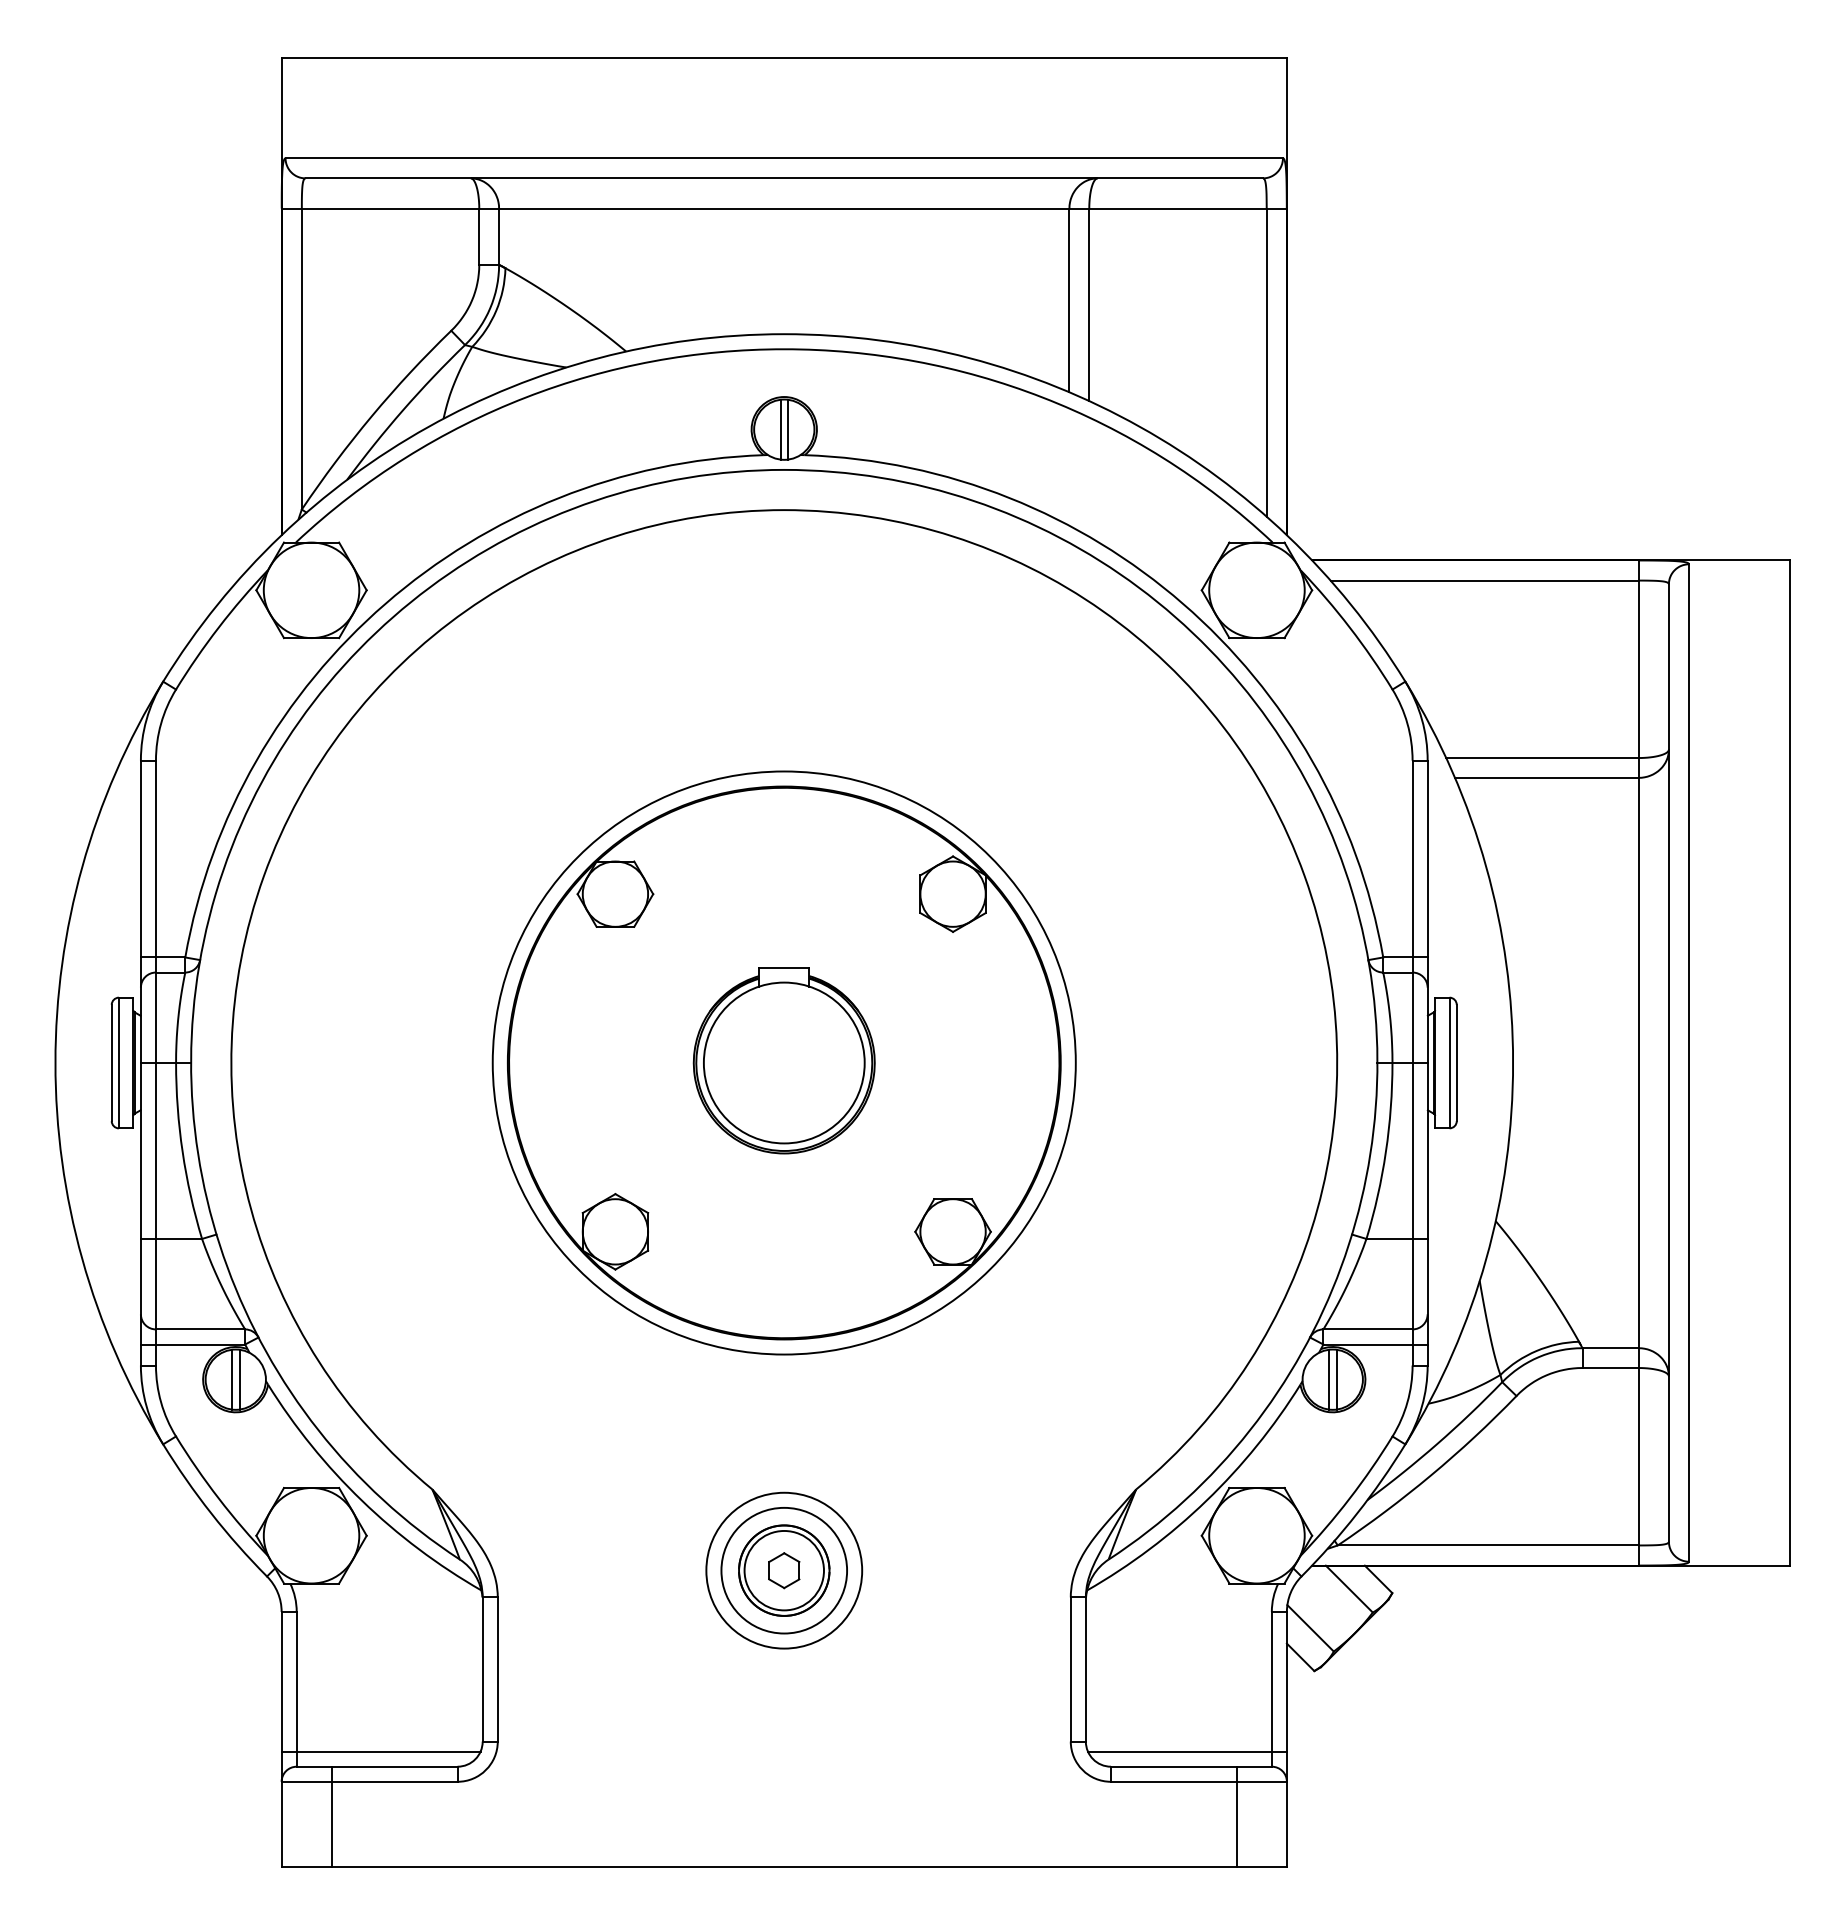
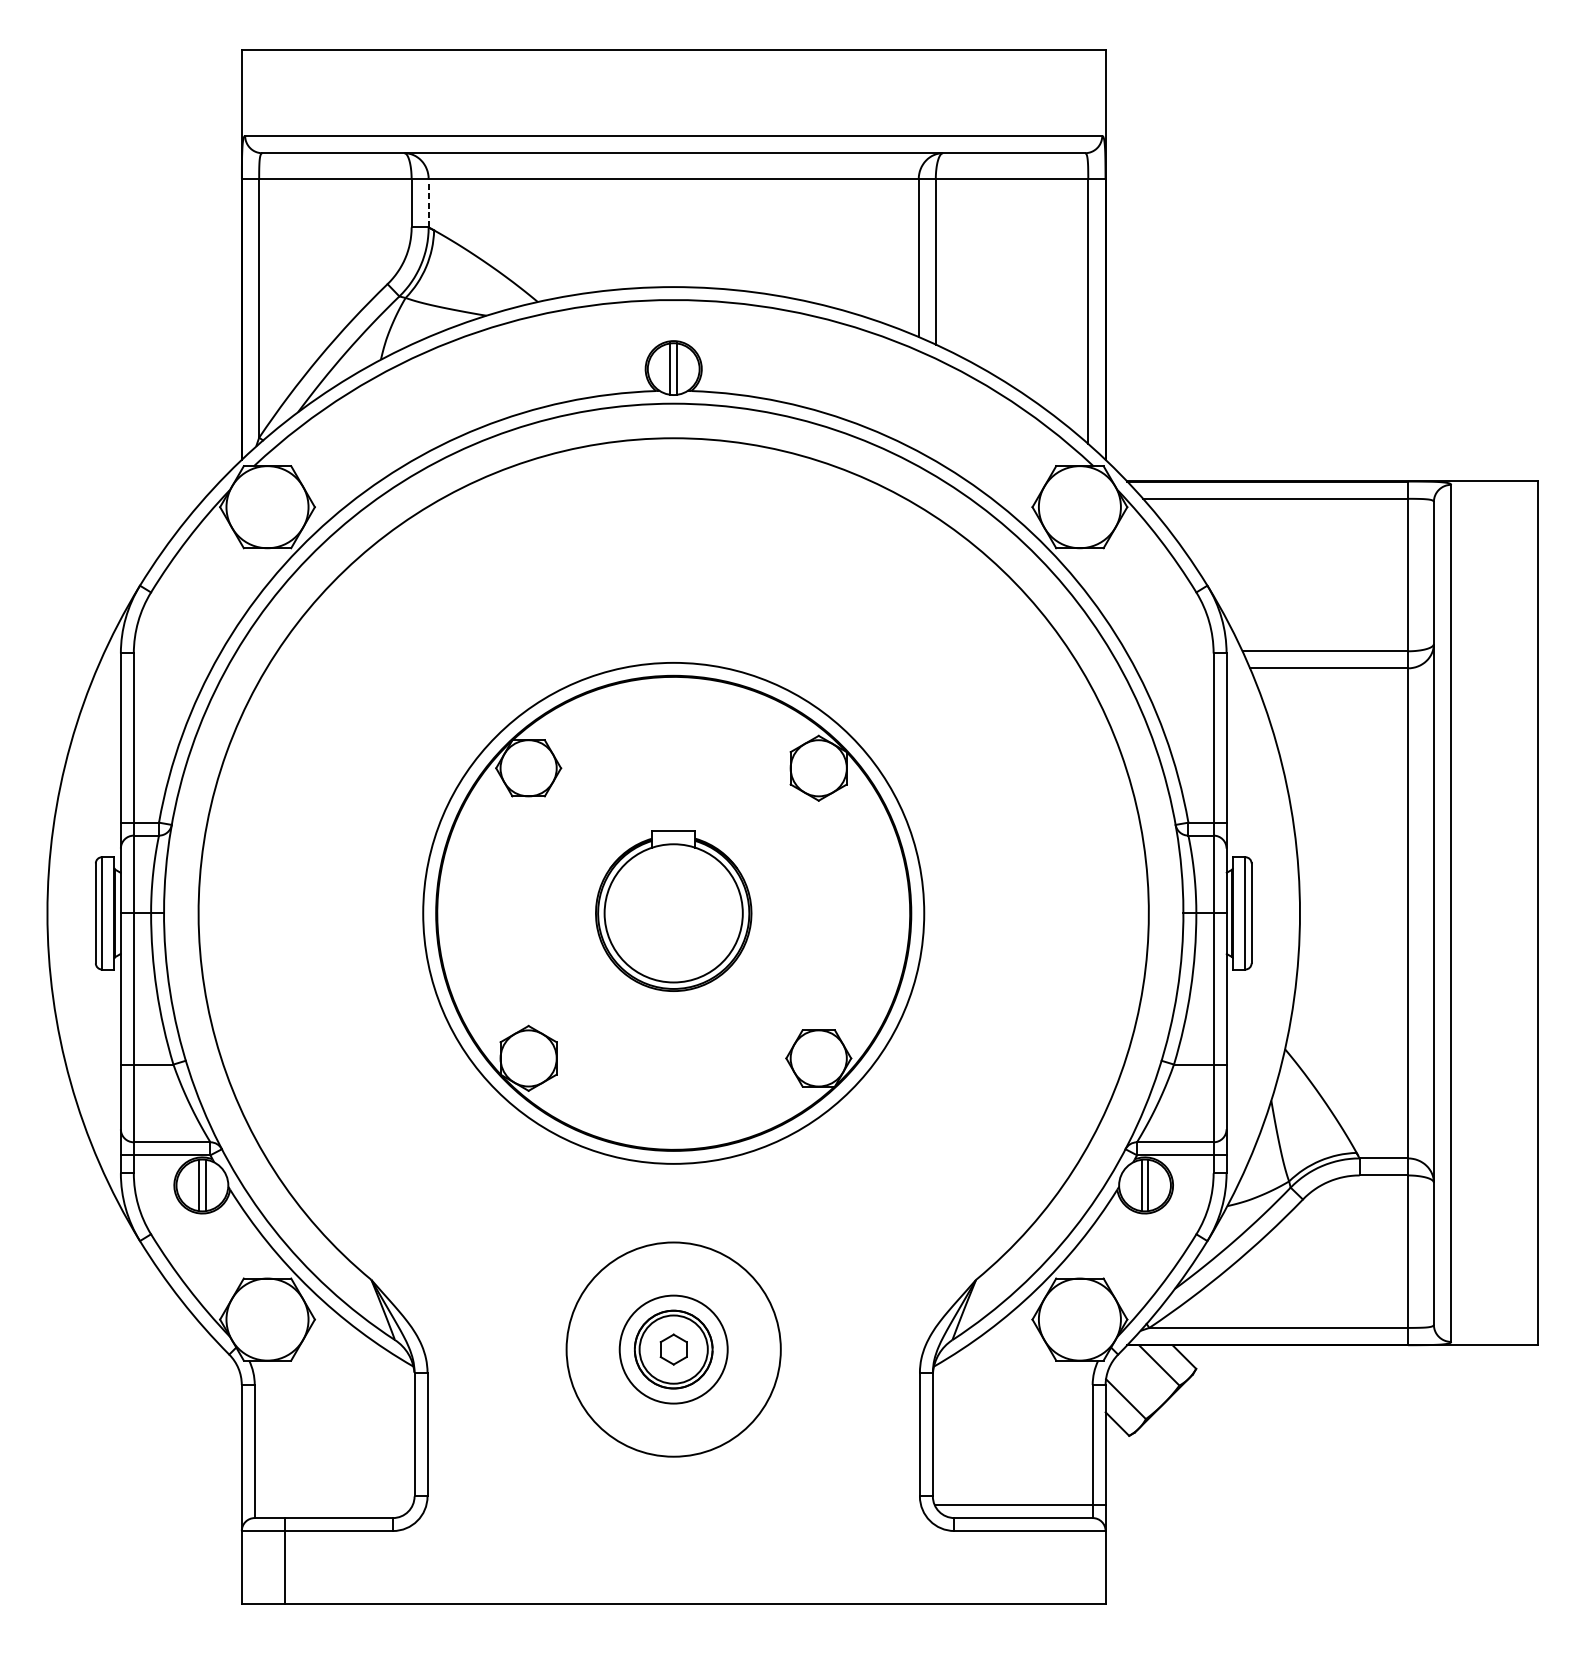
line: (499, 236) -> (429, 203), solid -> dashed
circle: (784, 1570) -> (673, 1349), size x1.6
line: (380, 1751) -> (326, 1504), removed
line: (1236, 1816) -> (1062, 1560), removed

